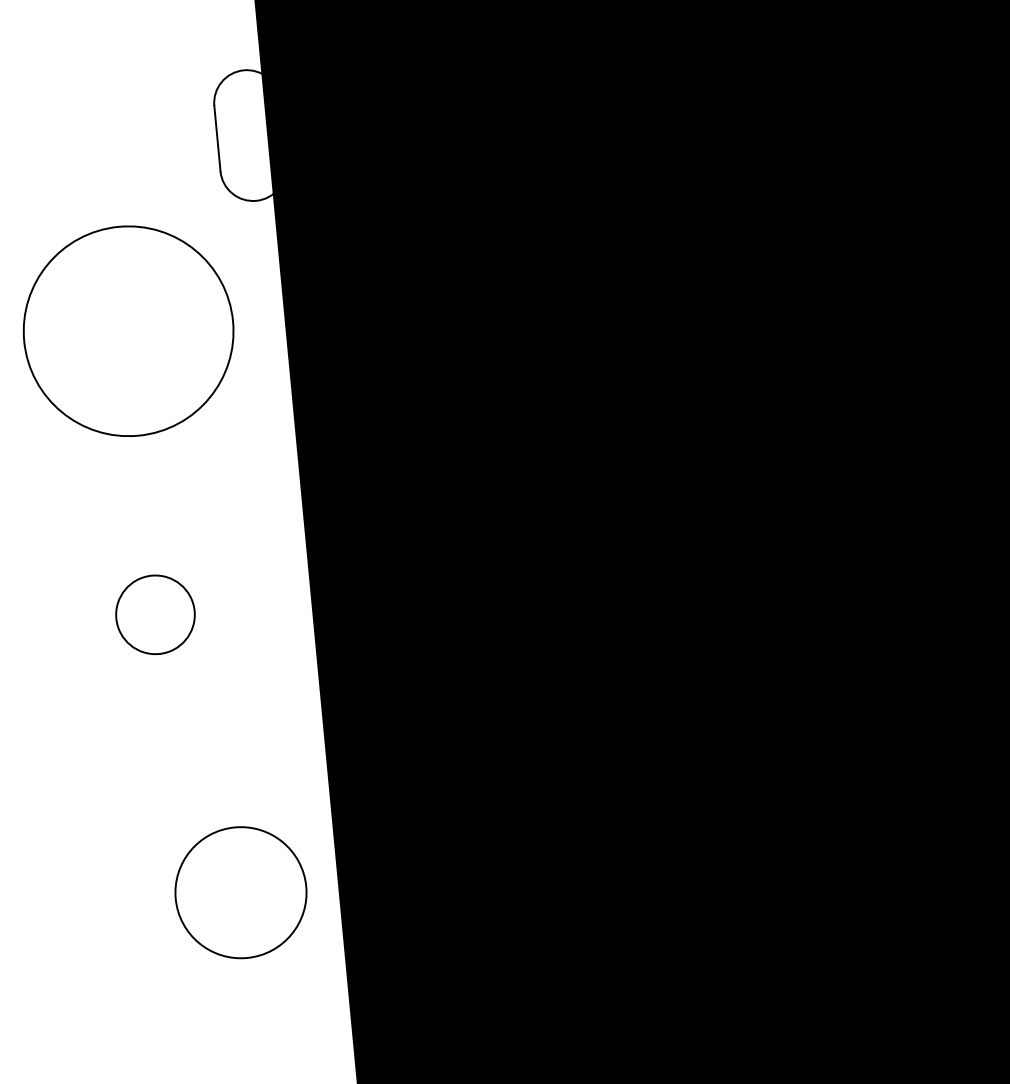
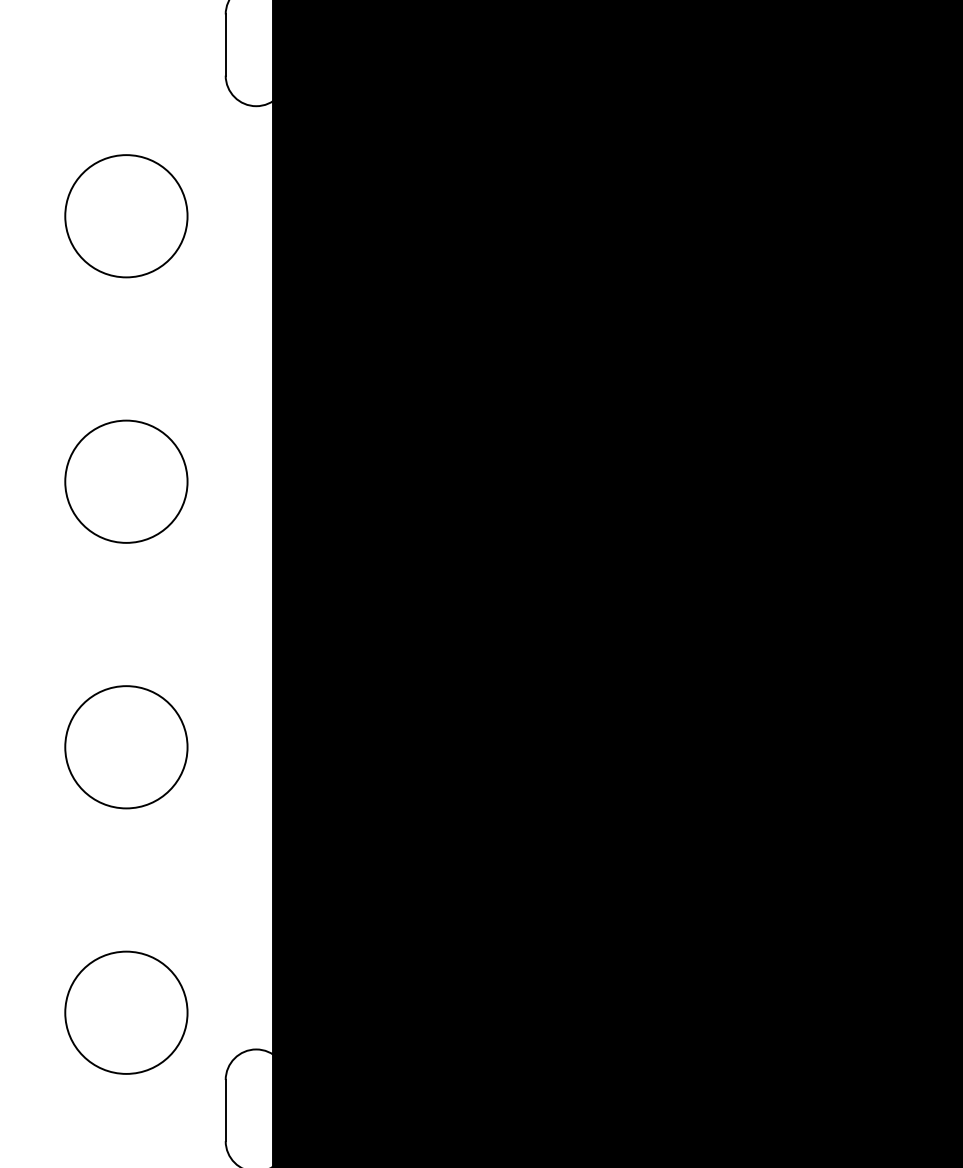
circle: (128, 331) -> (126, 216), size x0.62
circle: (155, 614) -> (126, 481), size x1.67
circle: (241, 892) -> (126, 747), moved

